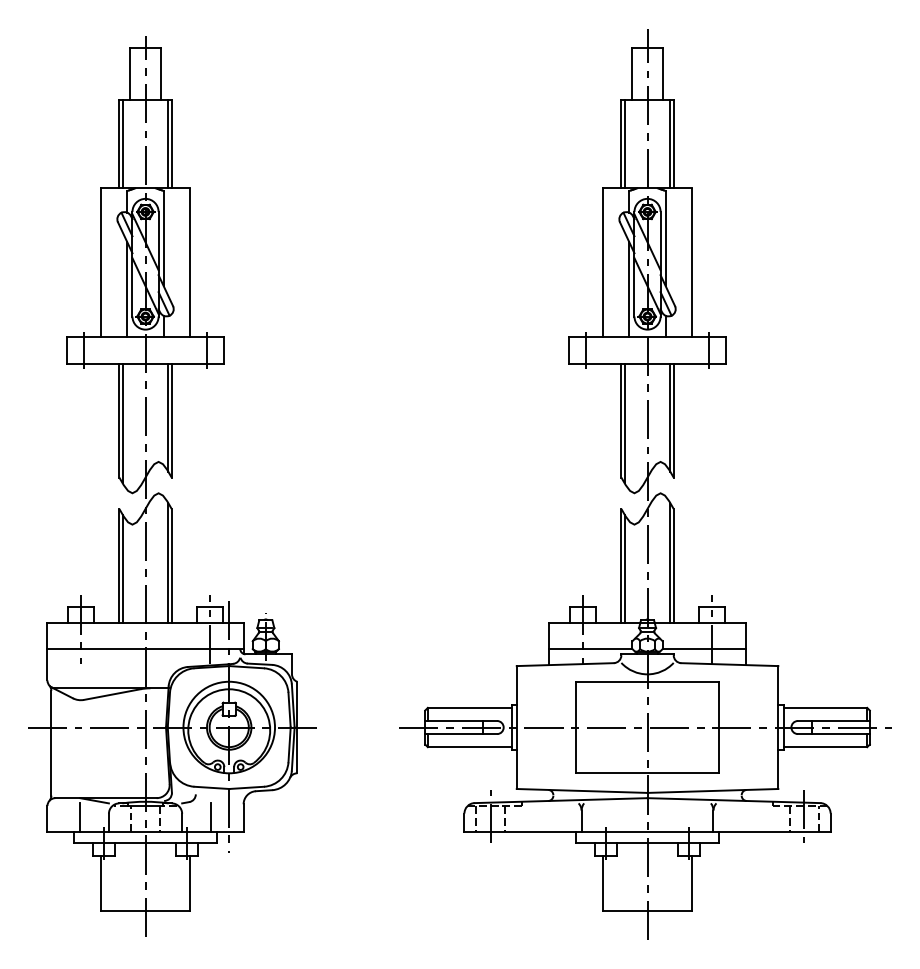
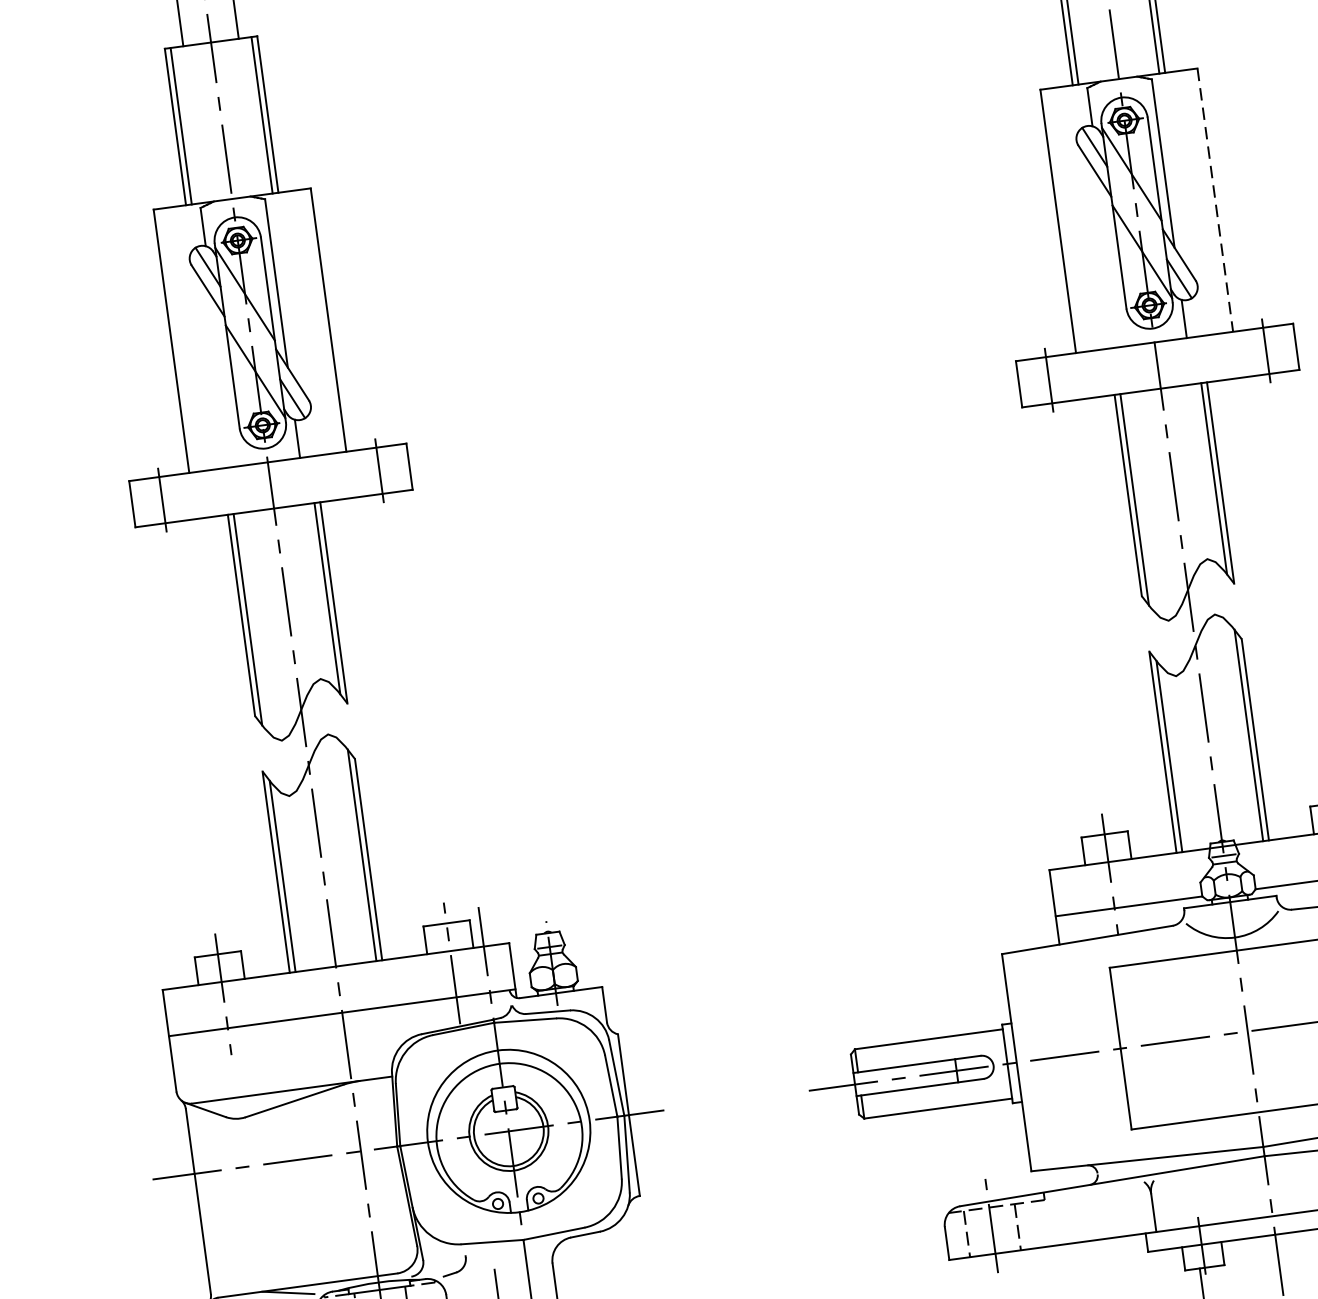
line: (692, 263) -> (1216, 201), solid -> dashed
line: (127, 289) -> (224, 381), removed
line: (629, 289) -> (1111, 262), removed

